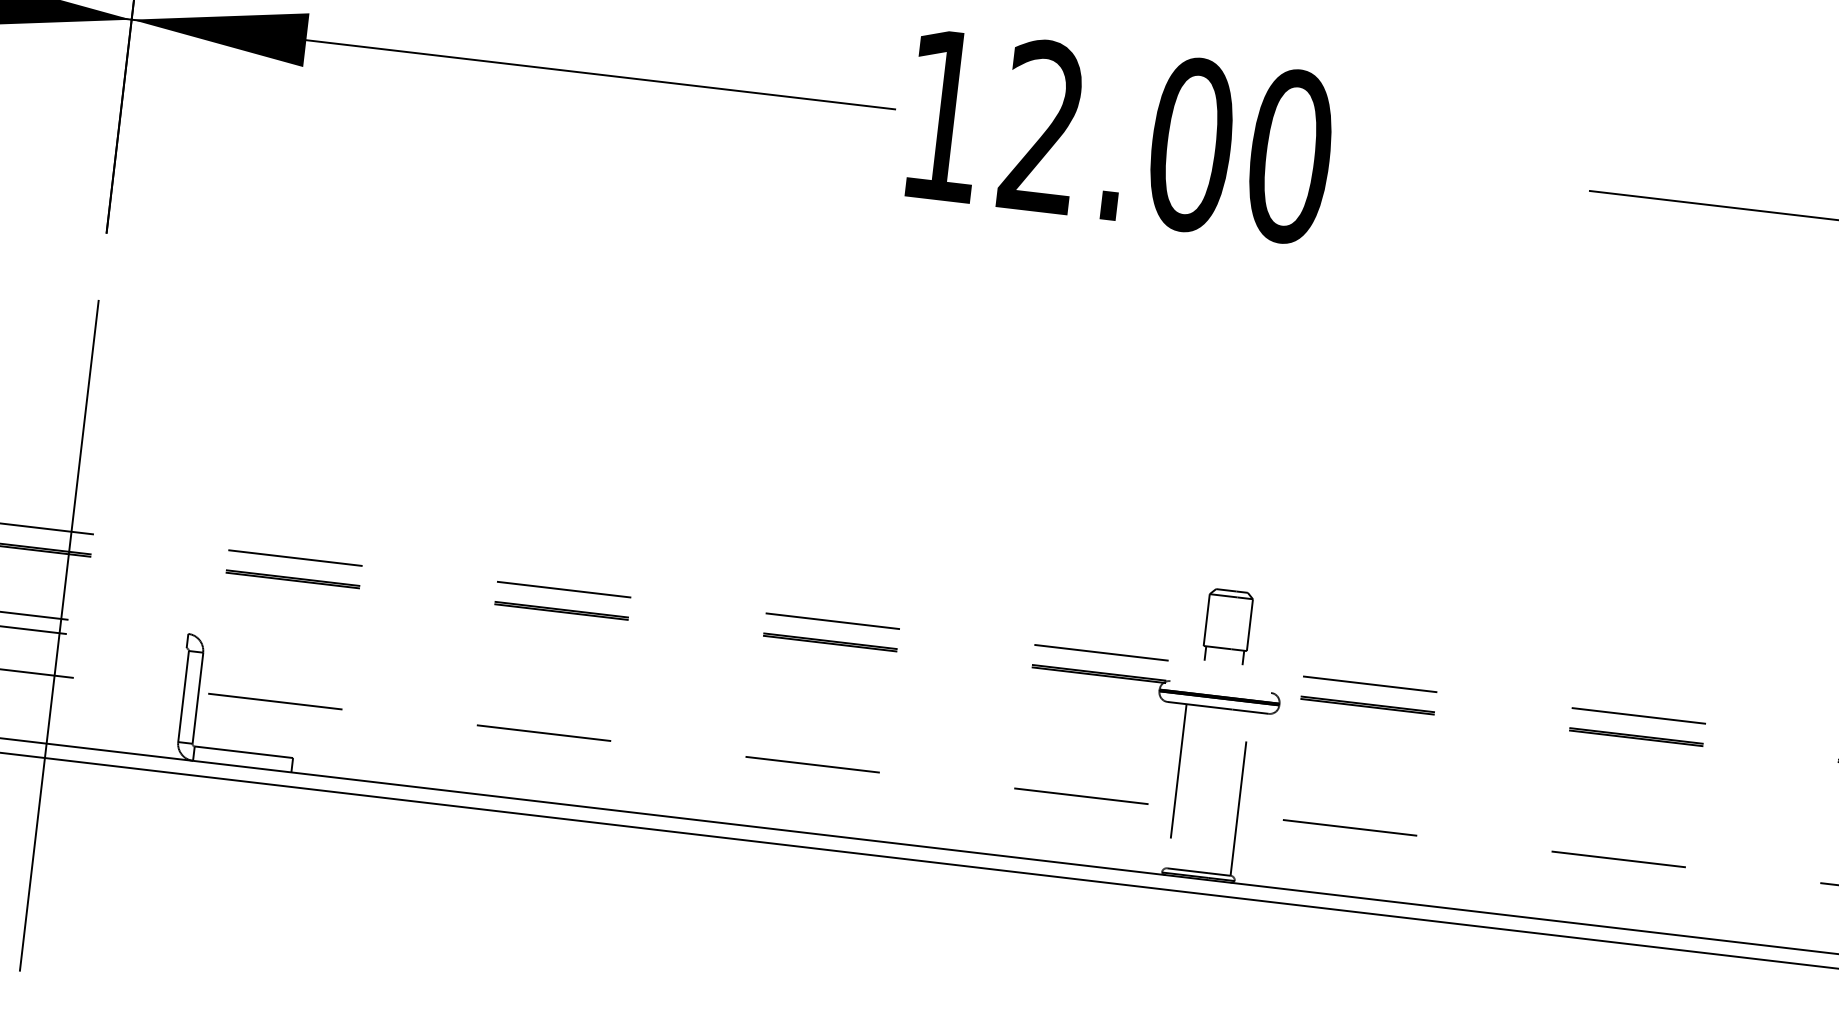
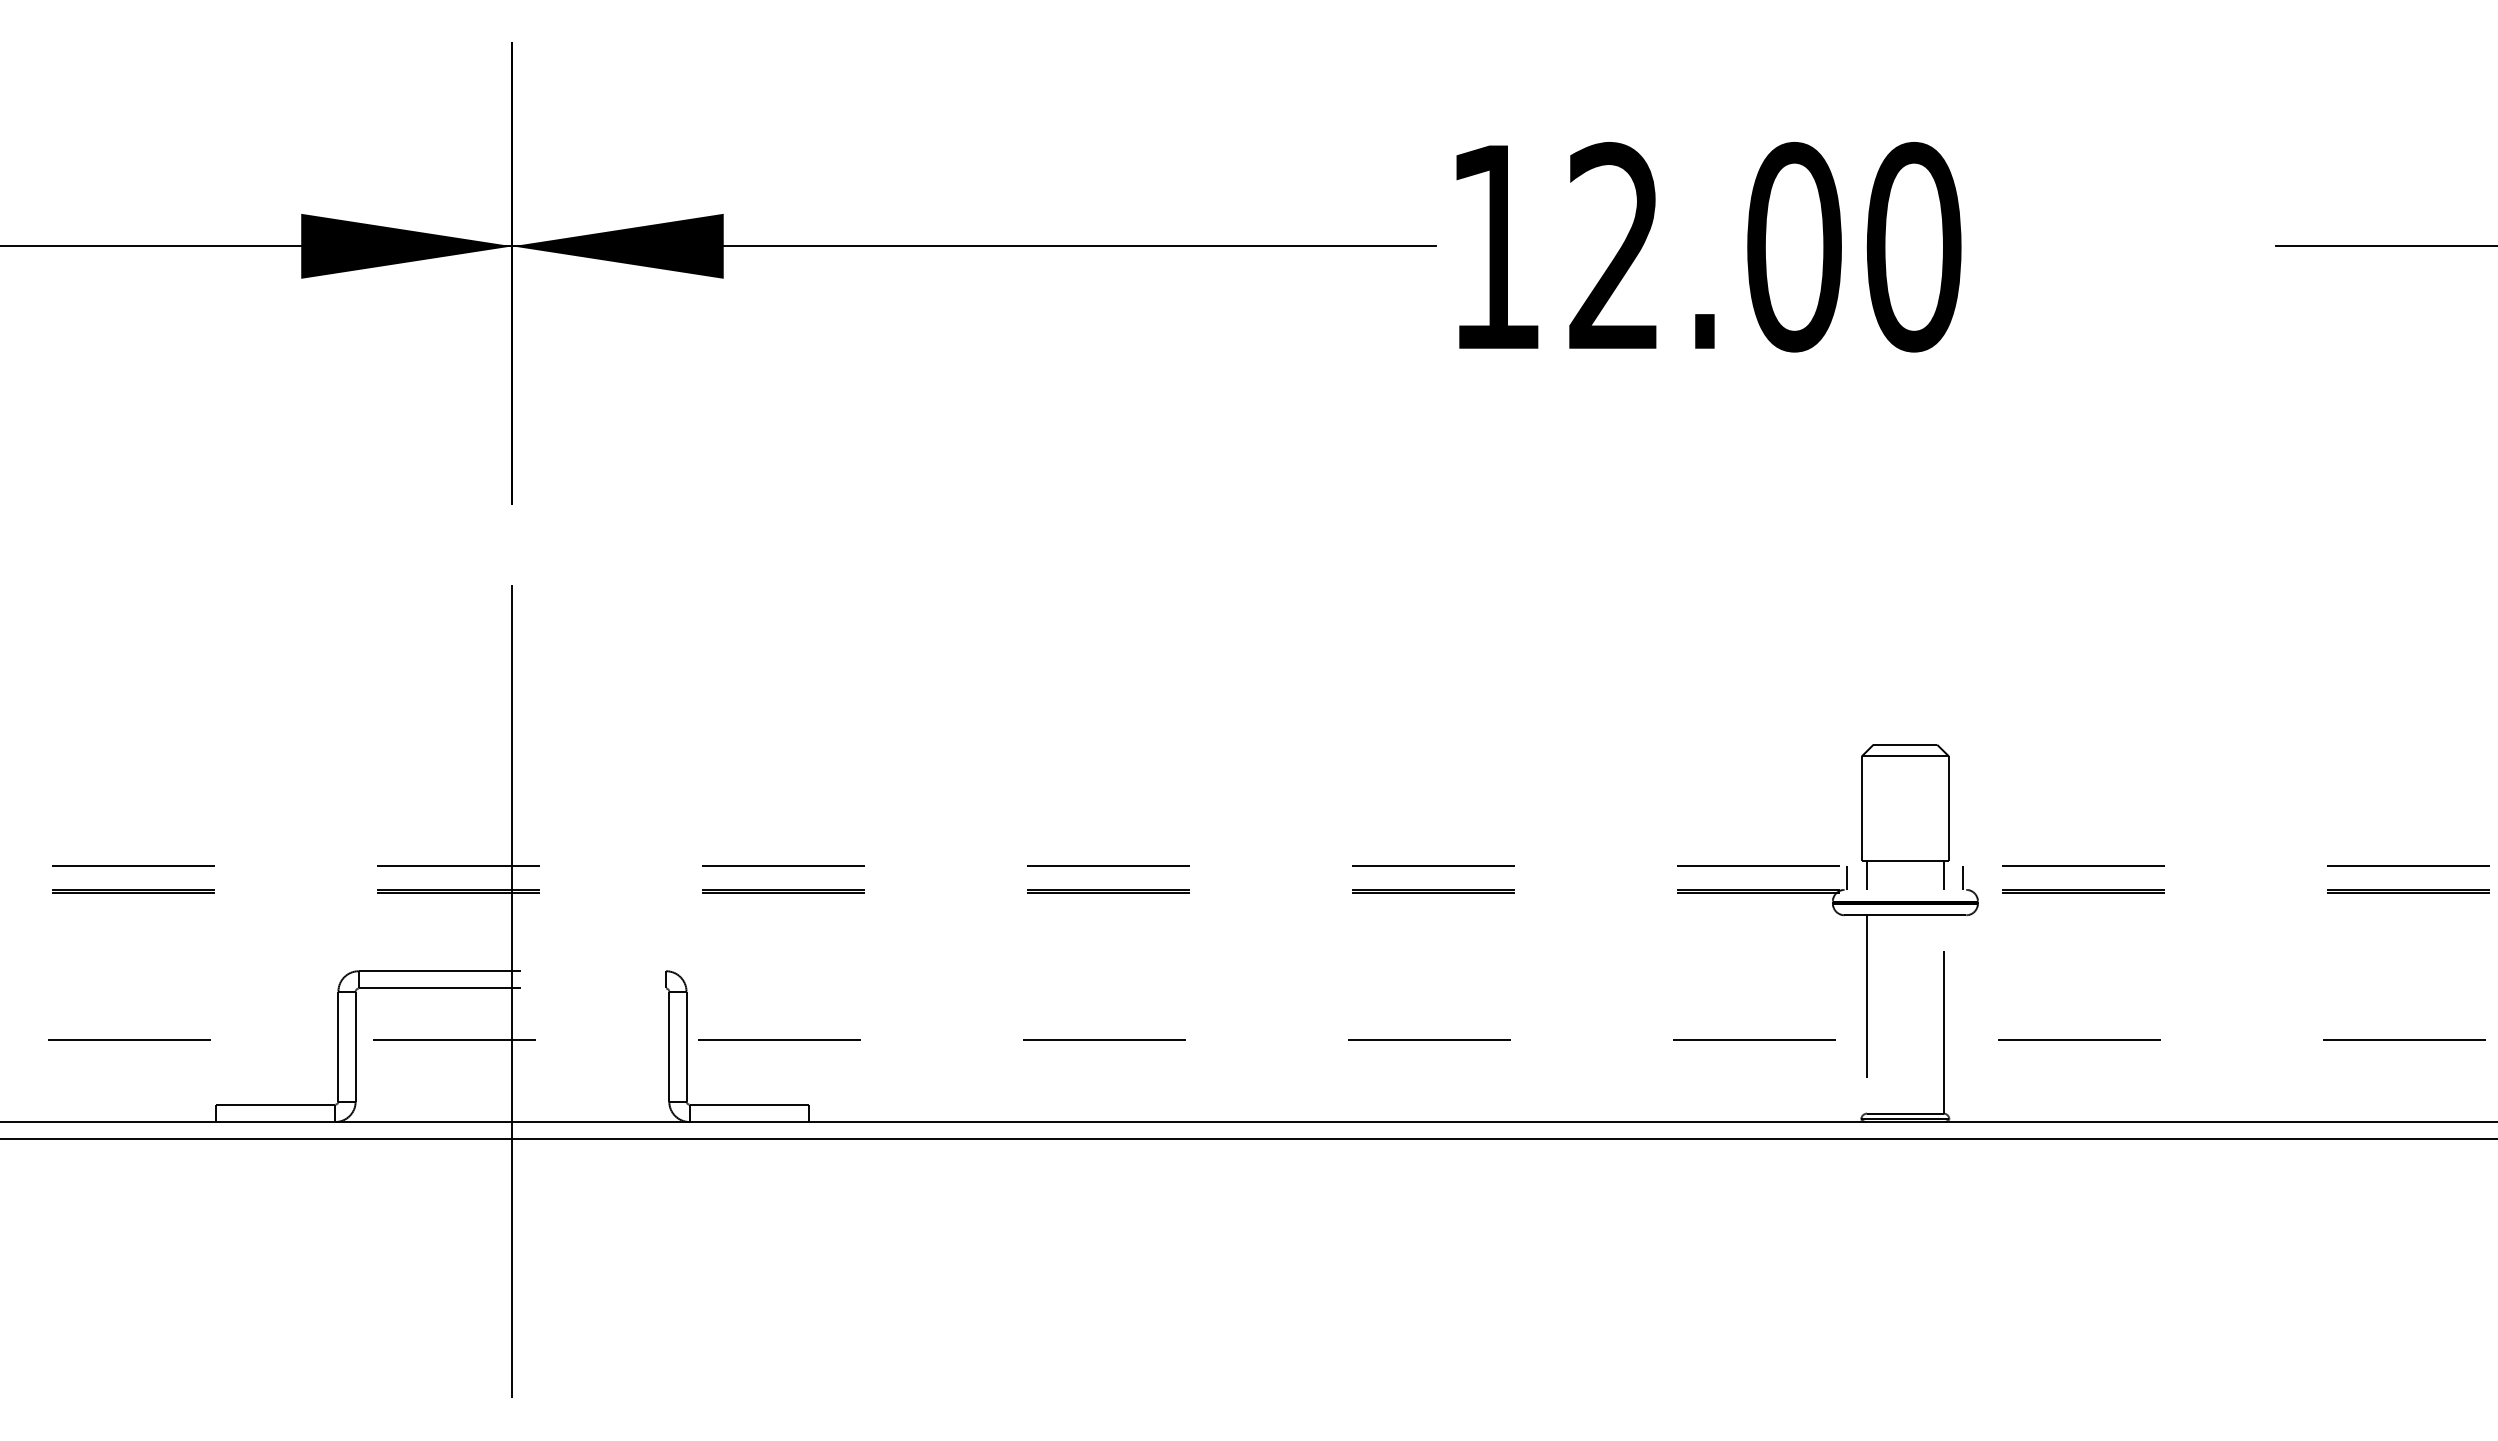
part: (1227, 626) -> (1905, 816), size x1.67
line: (1174, 671) -> (1847, 877), added
line: (1269, 682) -> (1963, 877), added

